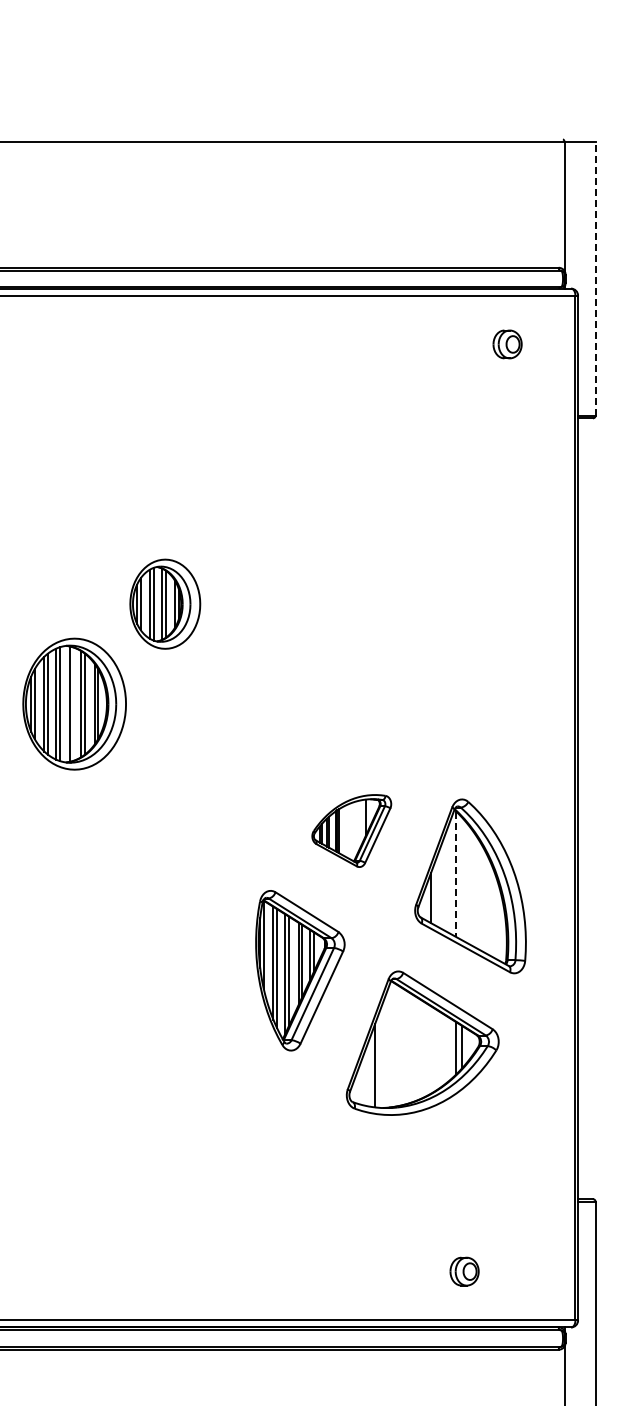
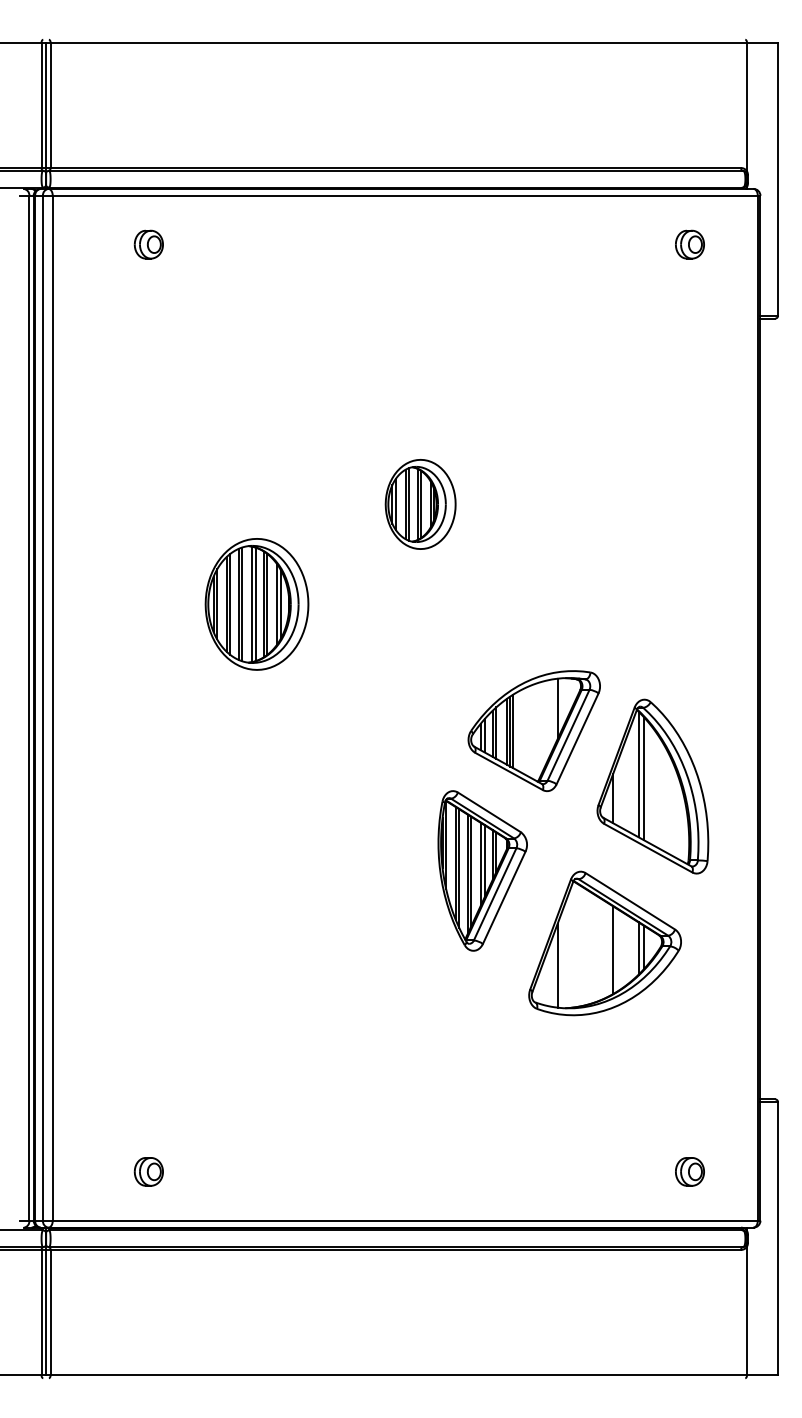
line: (596, 279) -> (778, 179), dashed -> solid
part: (165, 604) -> (420, 504), moved
line: (73, 704) -> (255, 604), added
part: (351, 831) -> (533, 731), size x1.67
line: (456, 874) -> (638, 774), dashed -> solid
line: (461, 878) -> (643, 778), added
line: (431, 1049) -> (613, 949), added
part: (464, 1271) -> (689, 1171), moved

